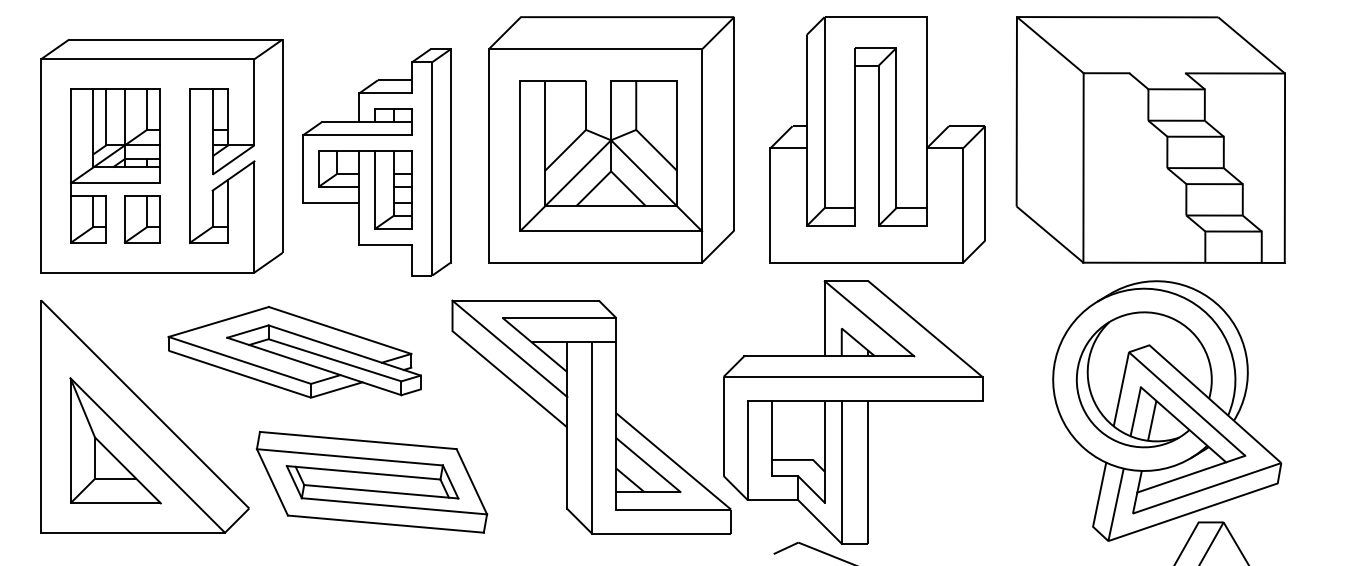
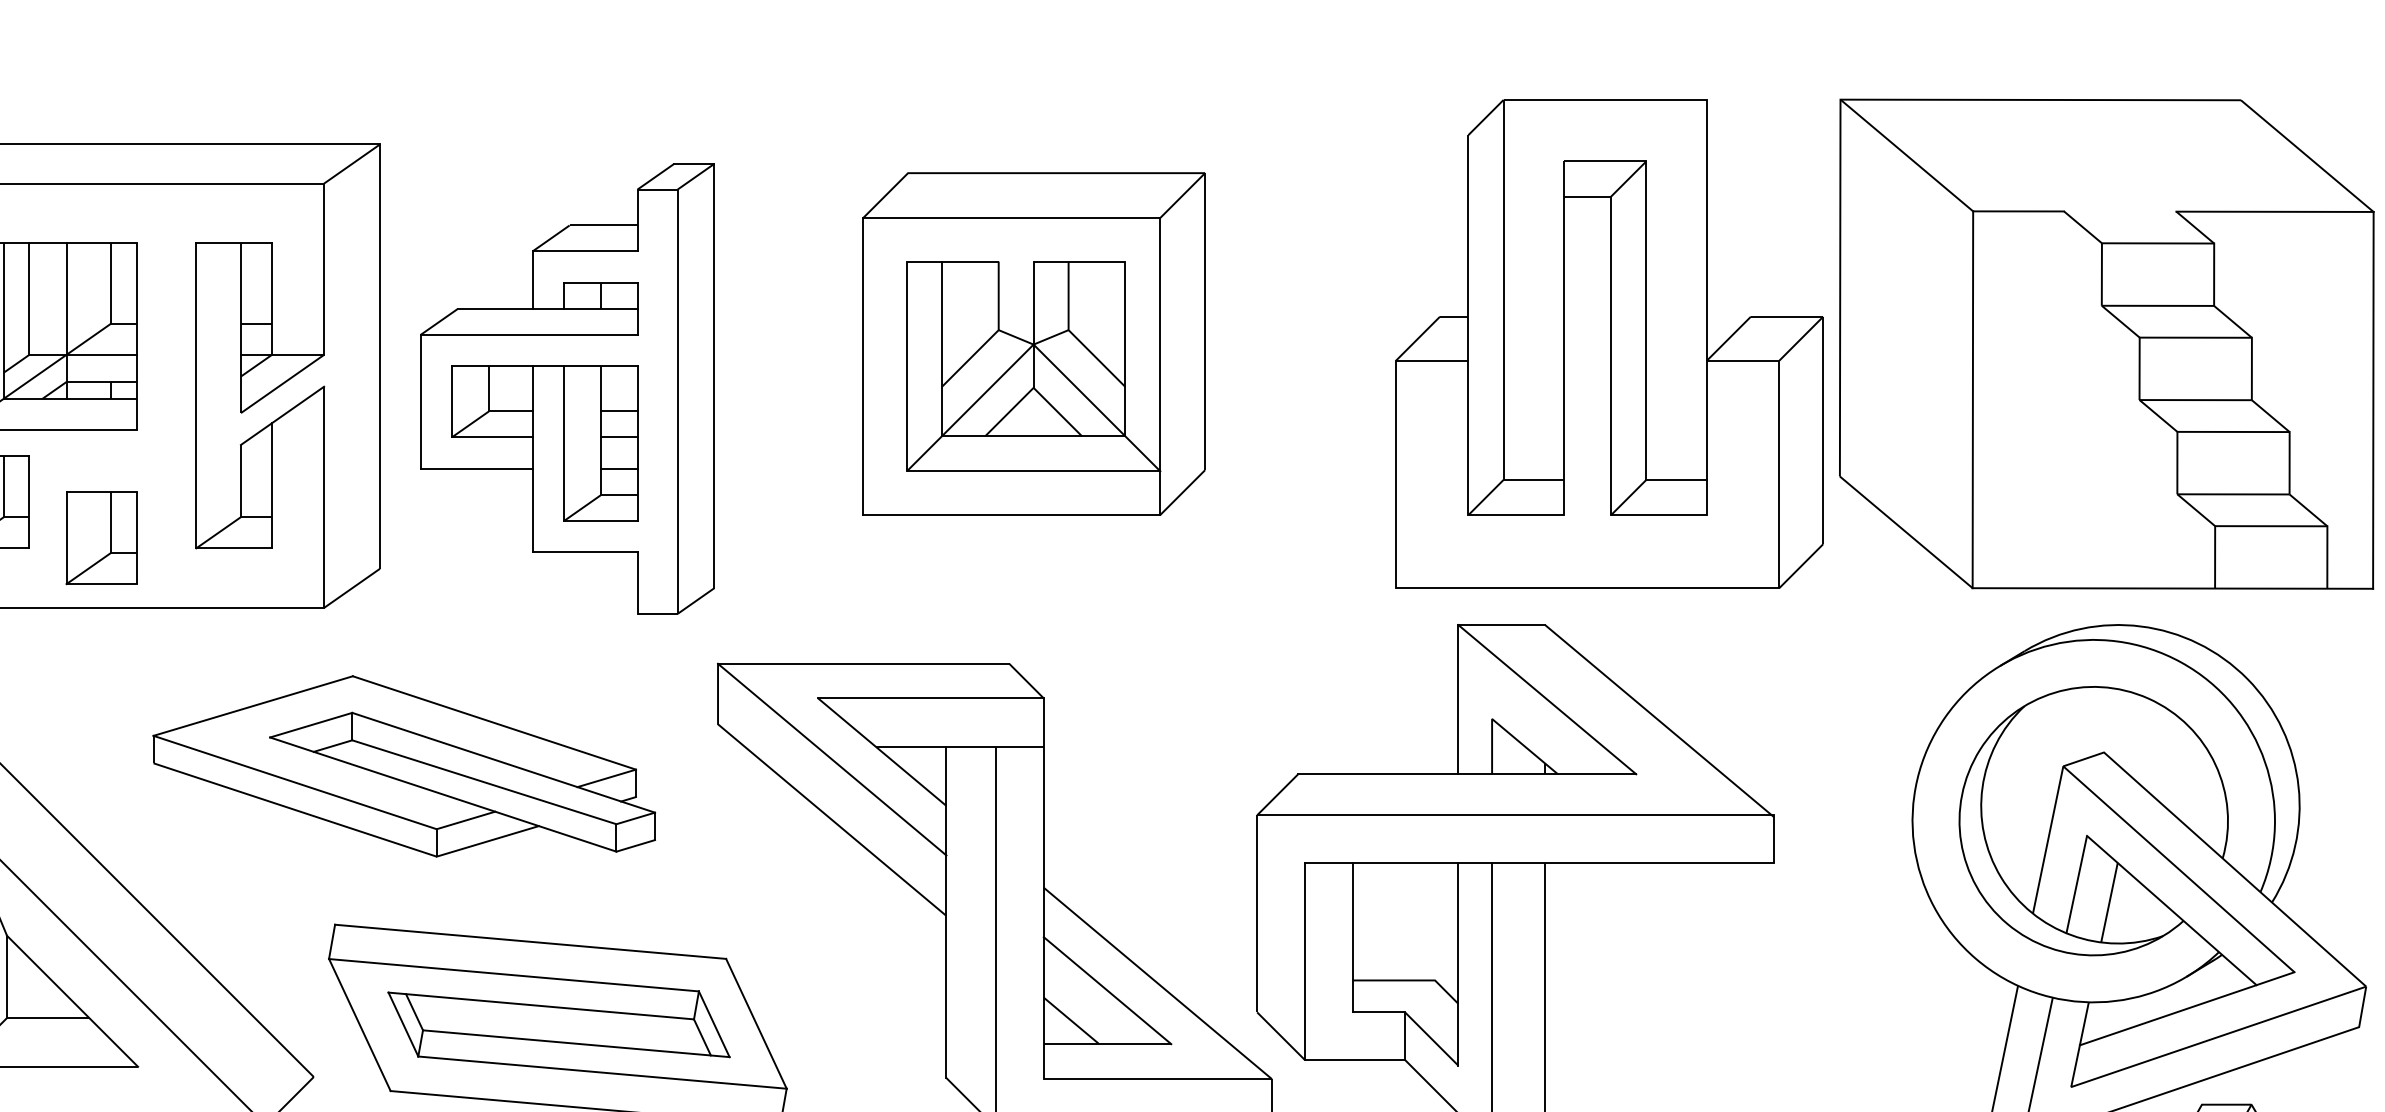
part: (611, 139) -> (1034, 343), size x0.7
part: (877, 139) -> (1608, 343), moved
part: (141, 219) -> (99, 538), moved

